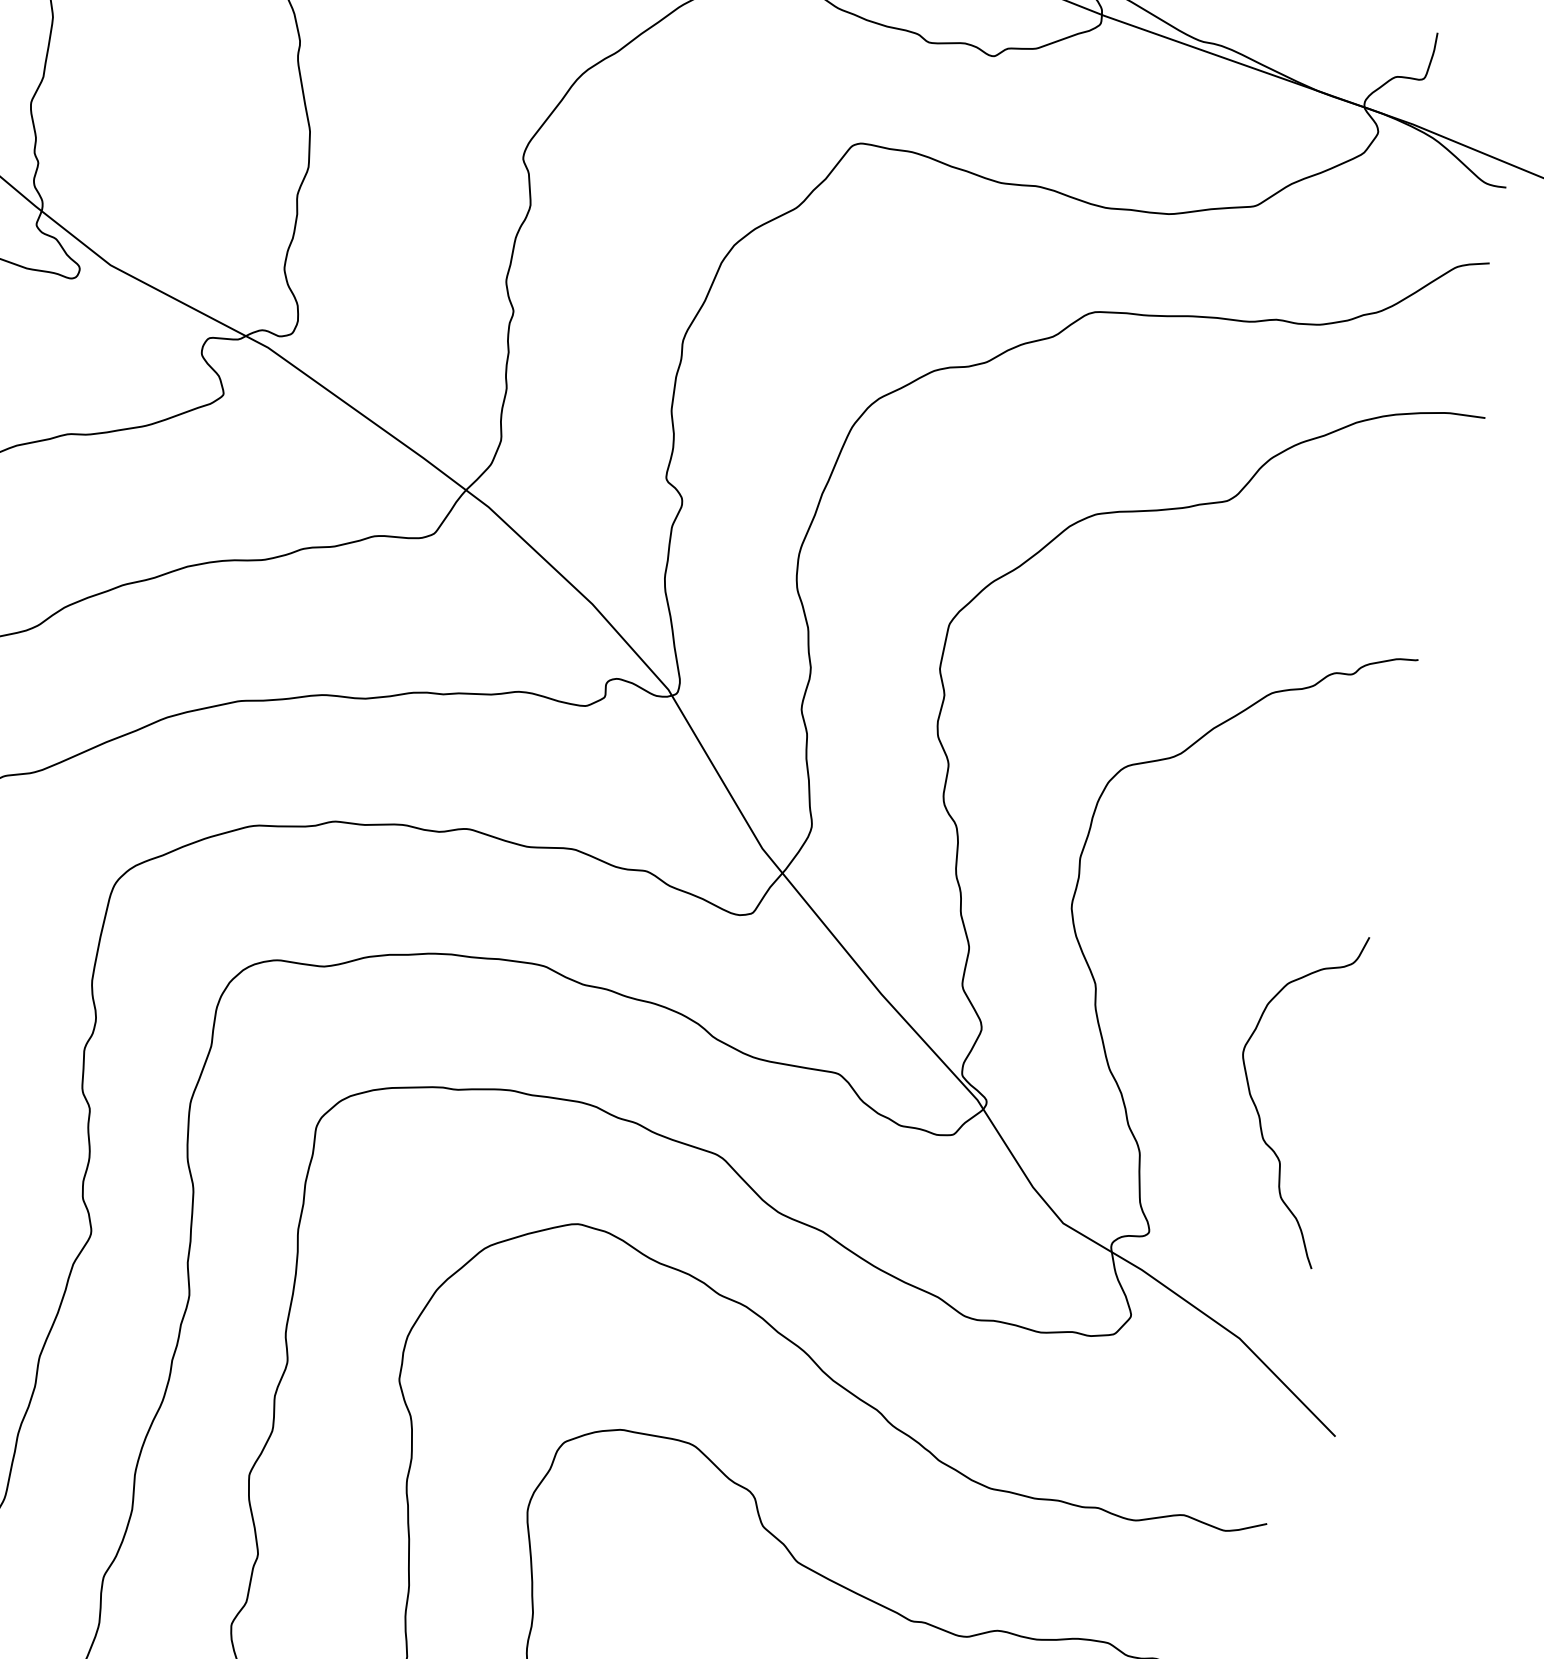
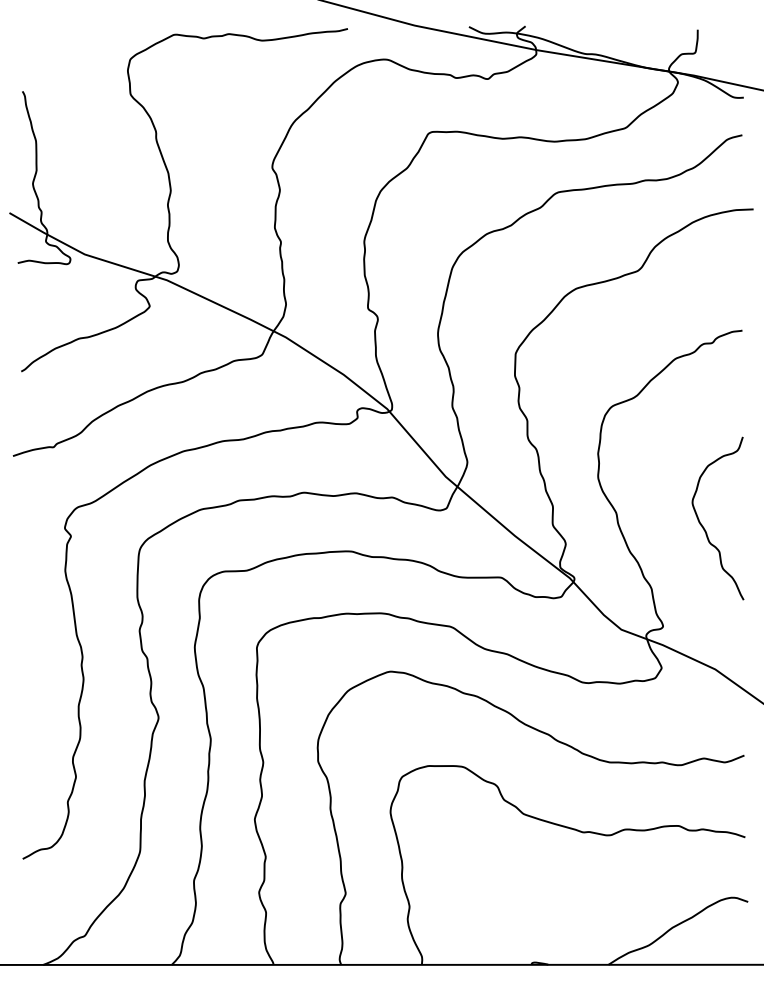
curve: (1258, 1107) -> (704, 527), moved

